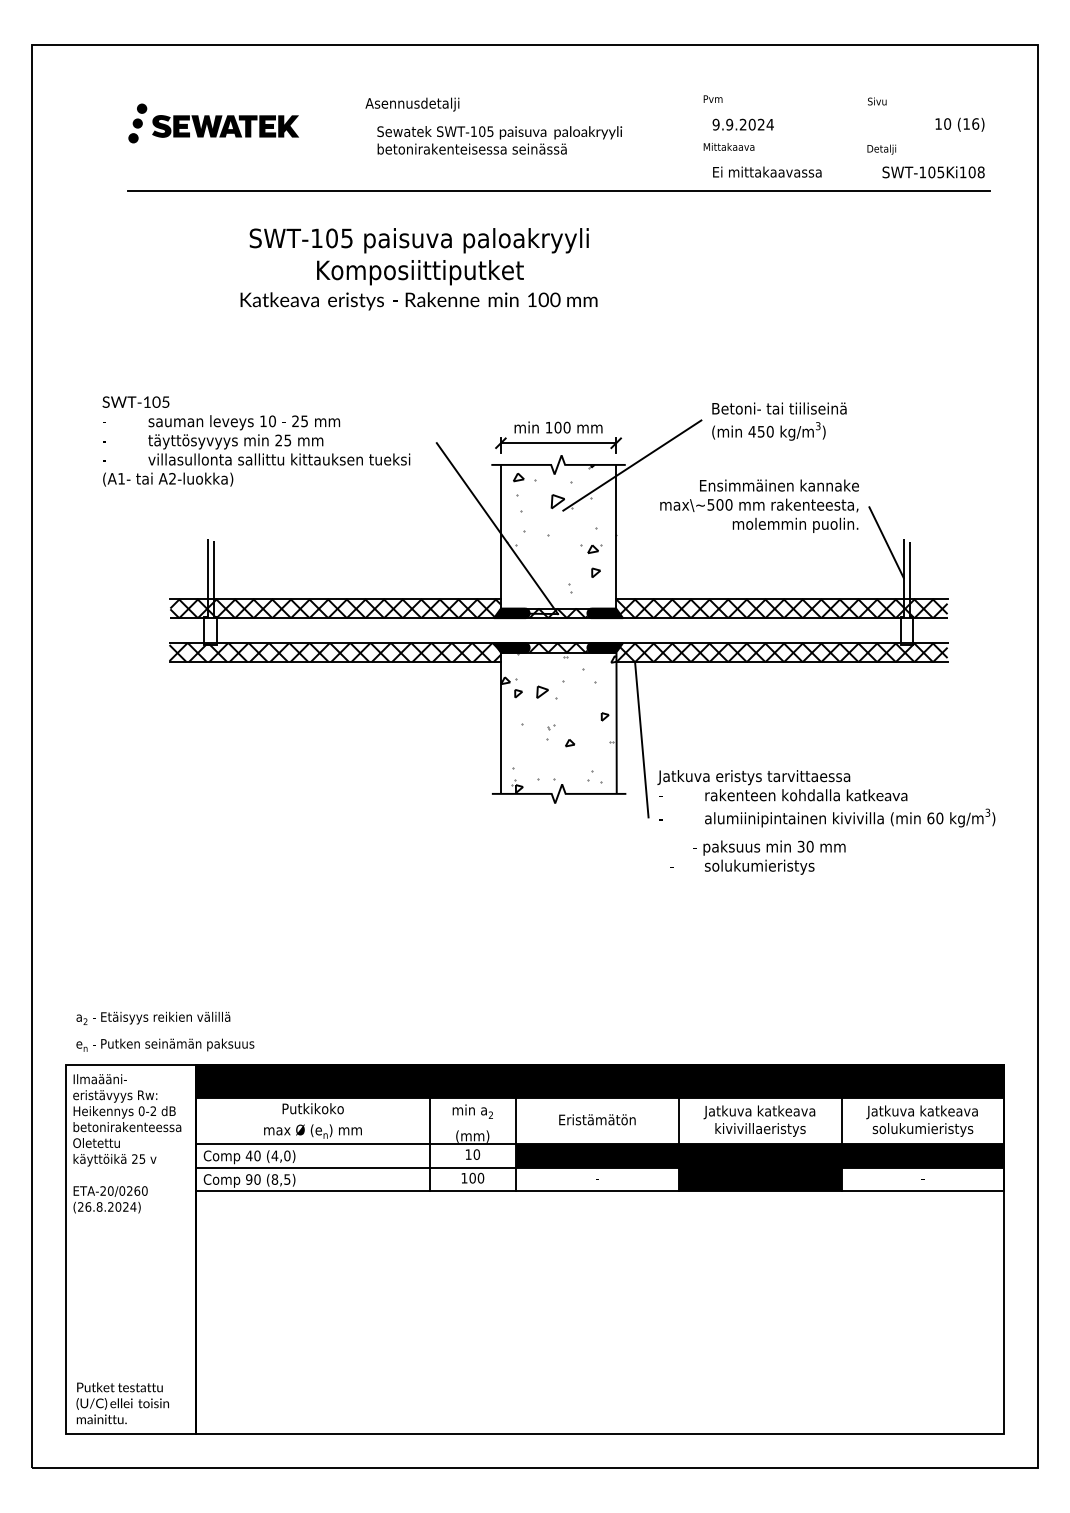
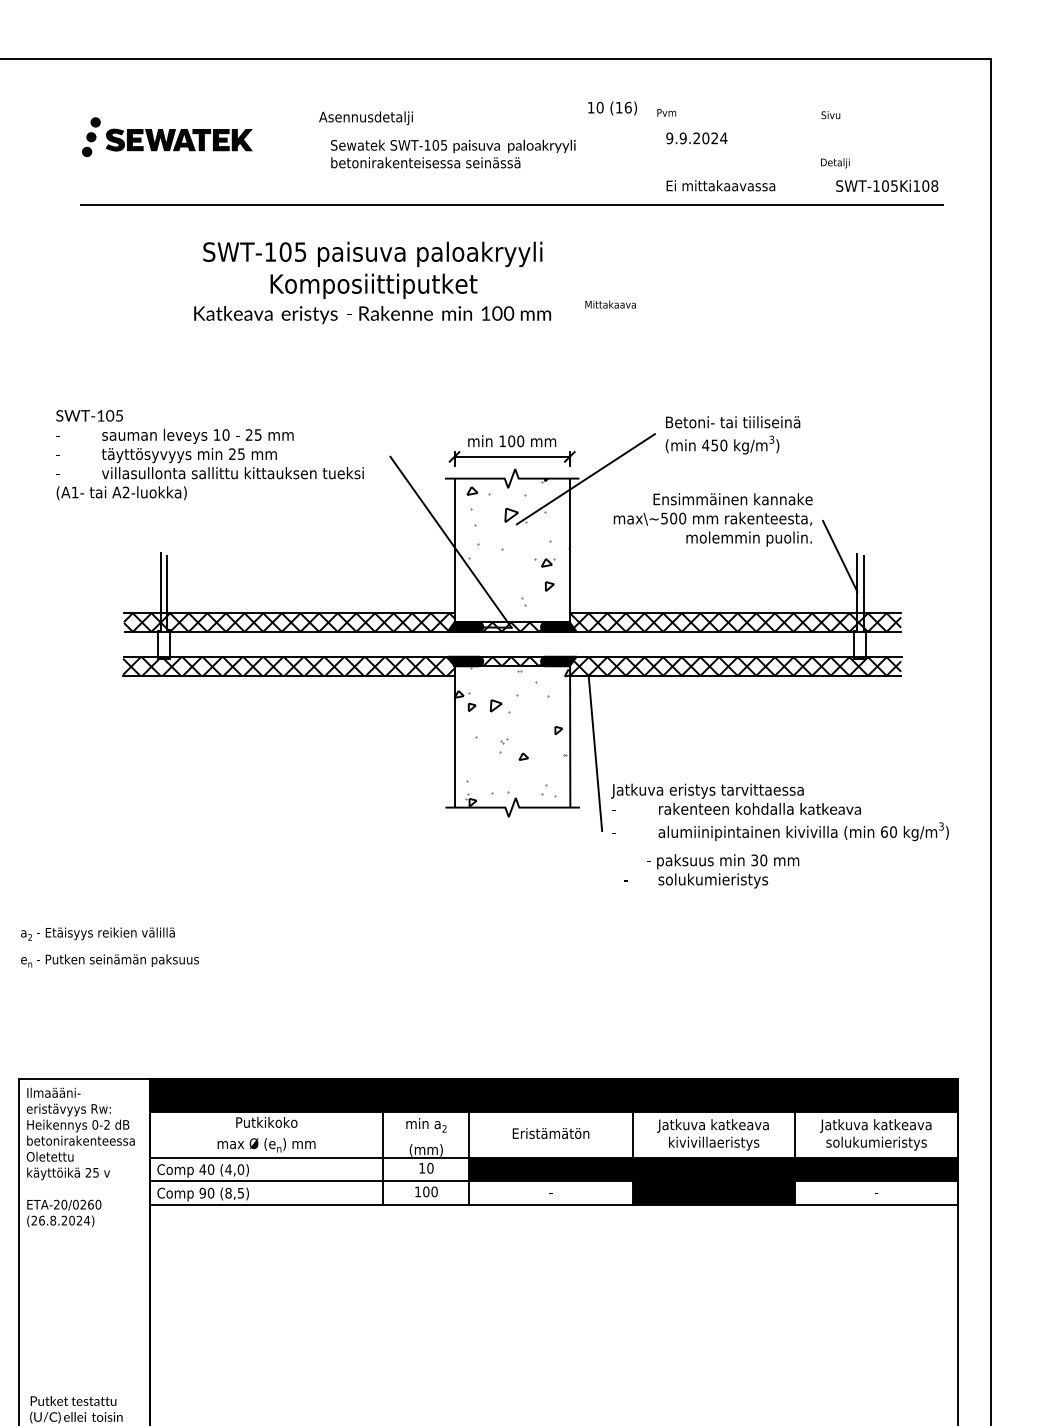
text: (959, 124) -> (612, 108), moved
text: (728, 146) -> (610, 304), moved
text: (165, 1031) -> (110, 947), moved

